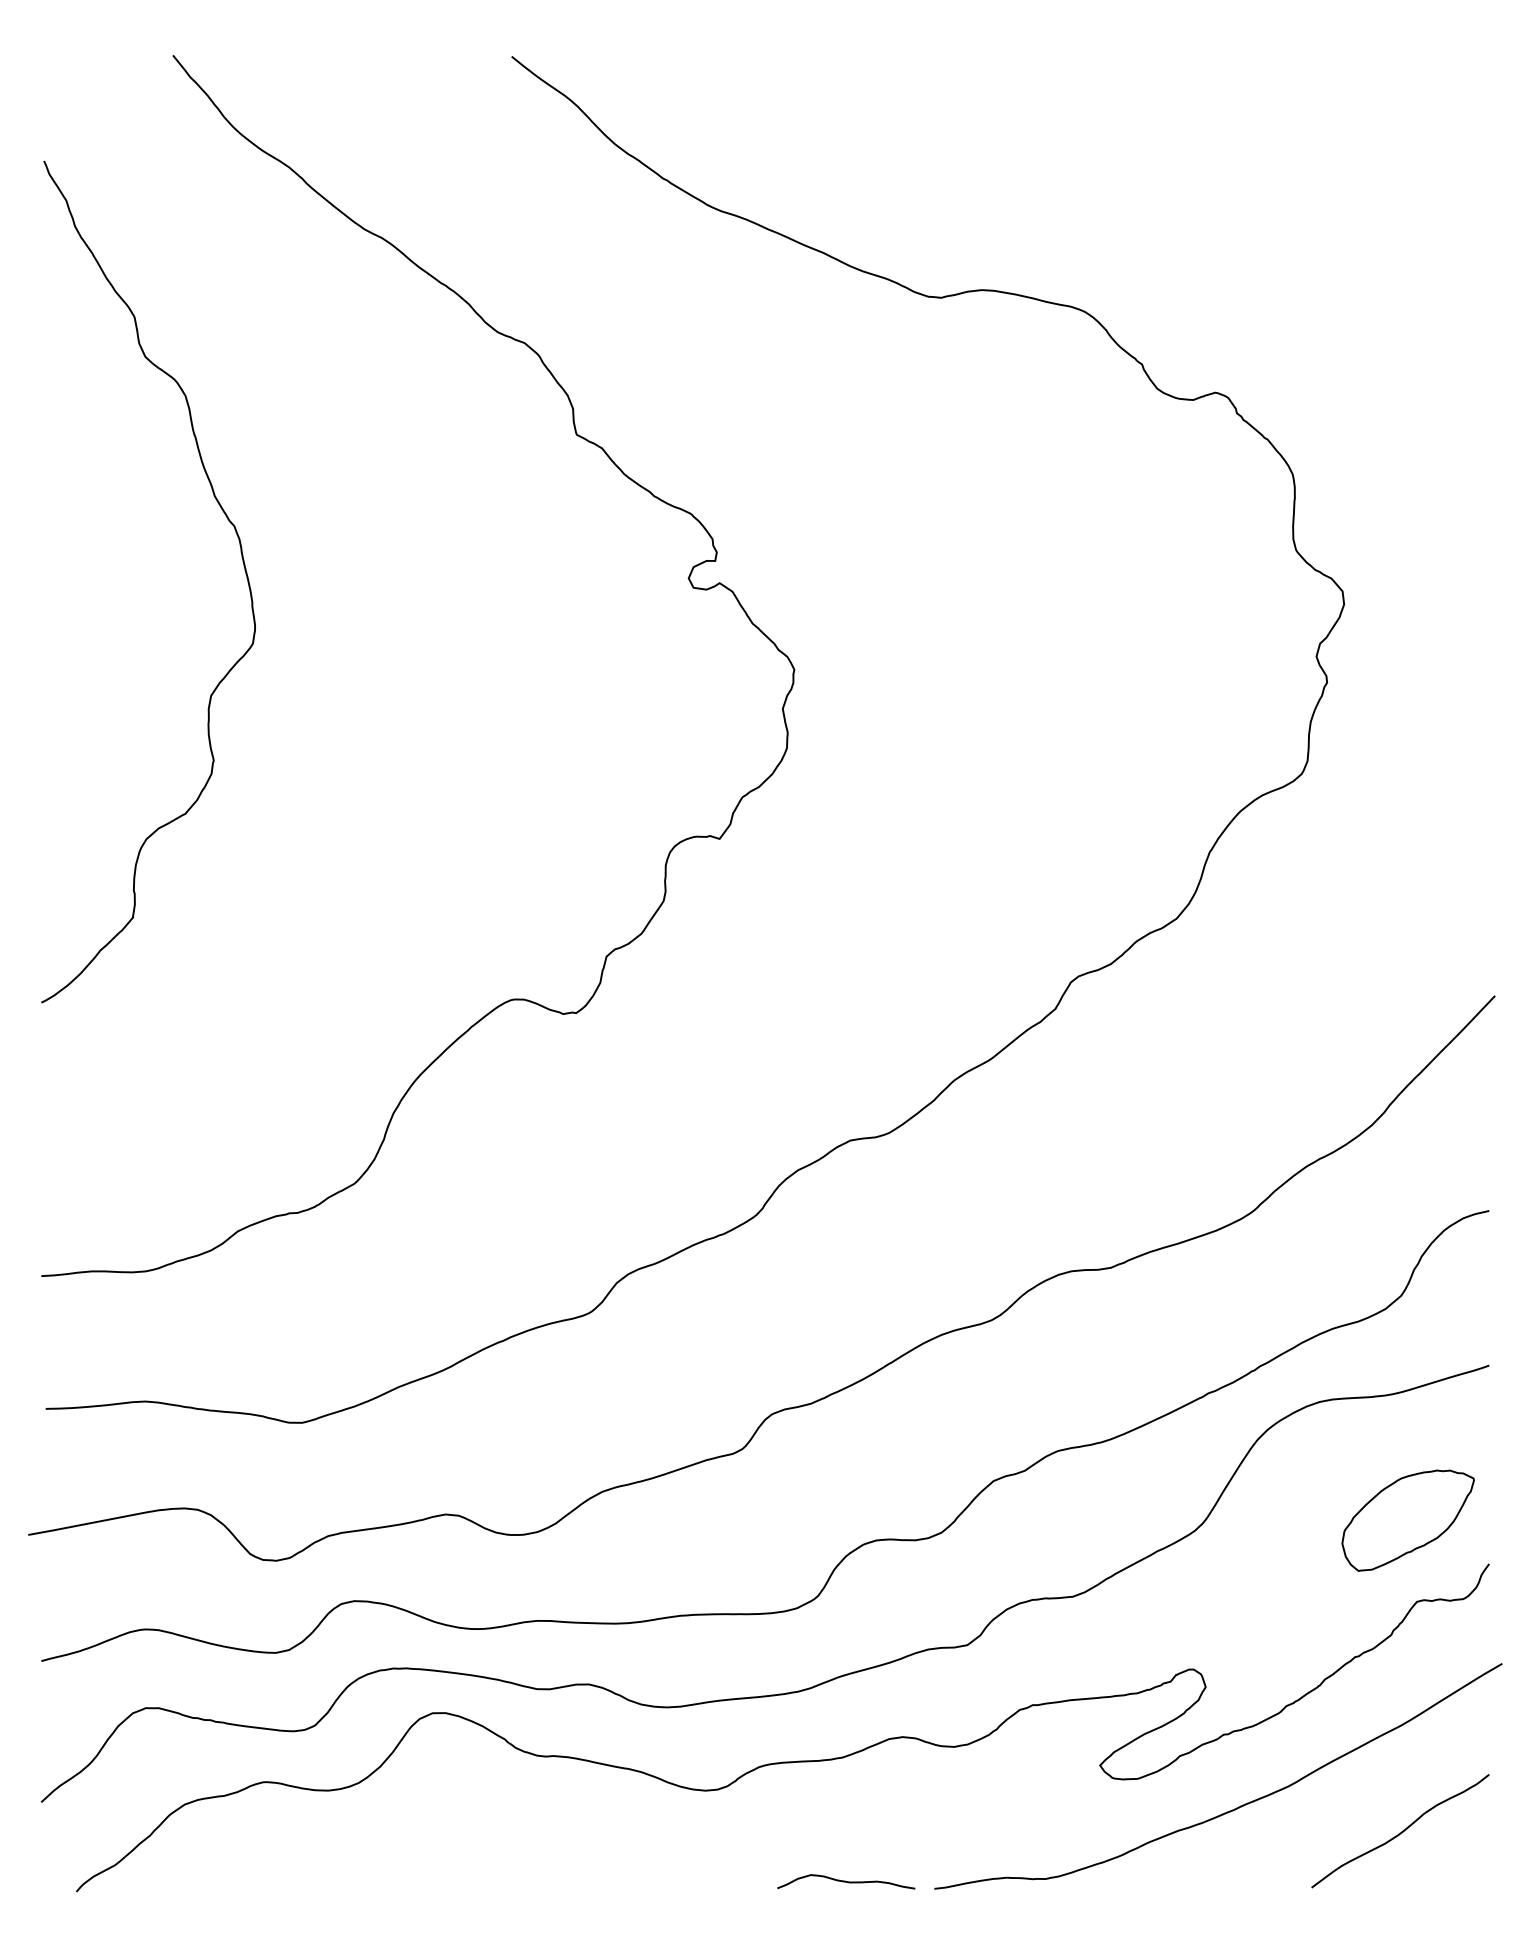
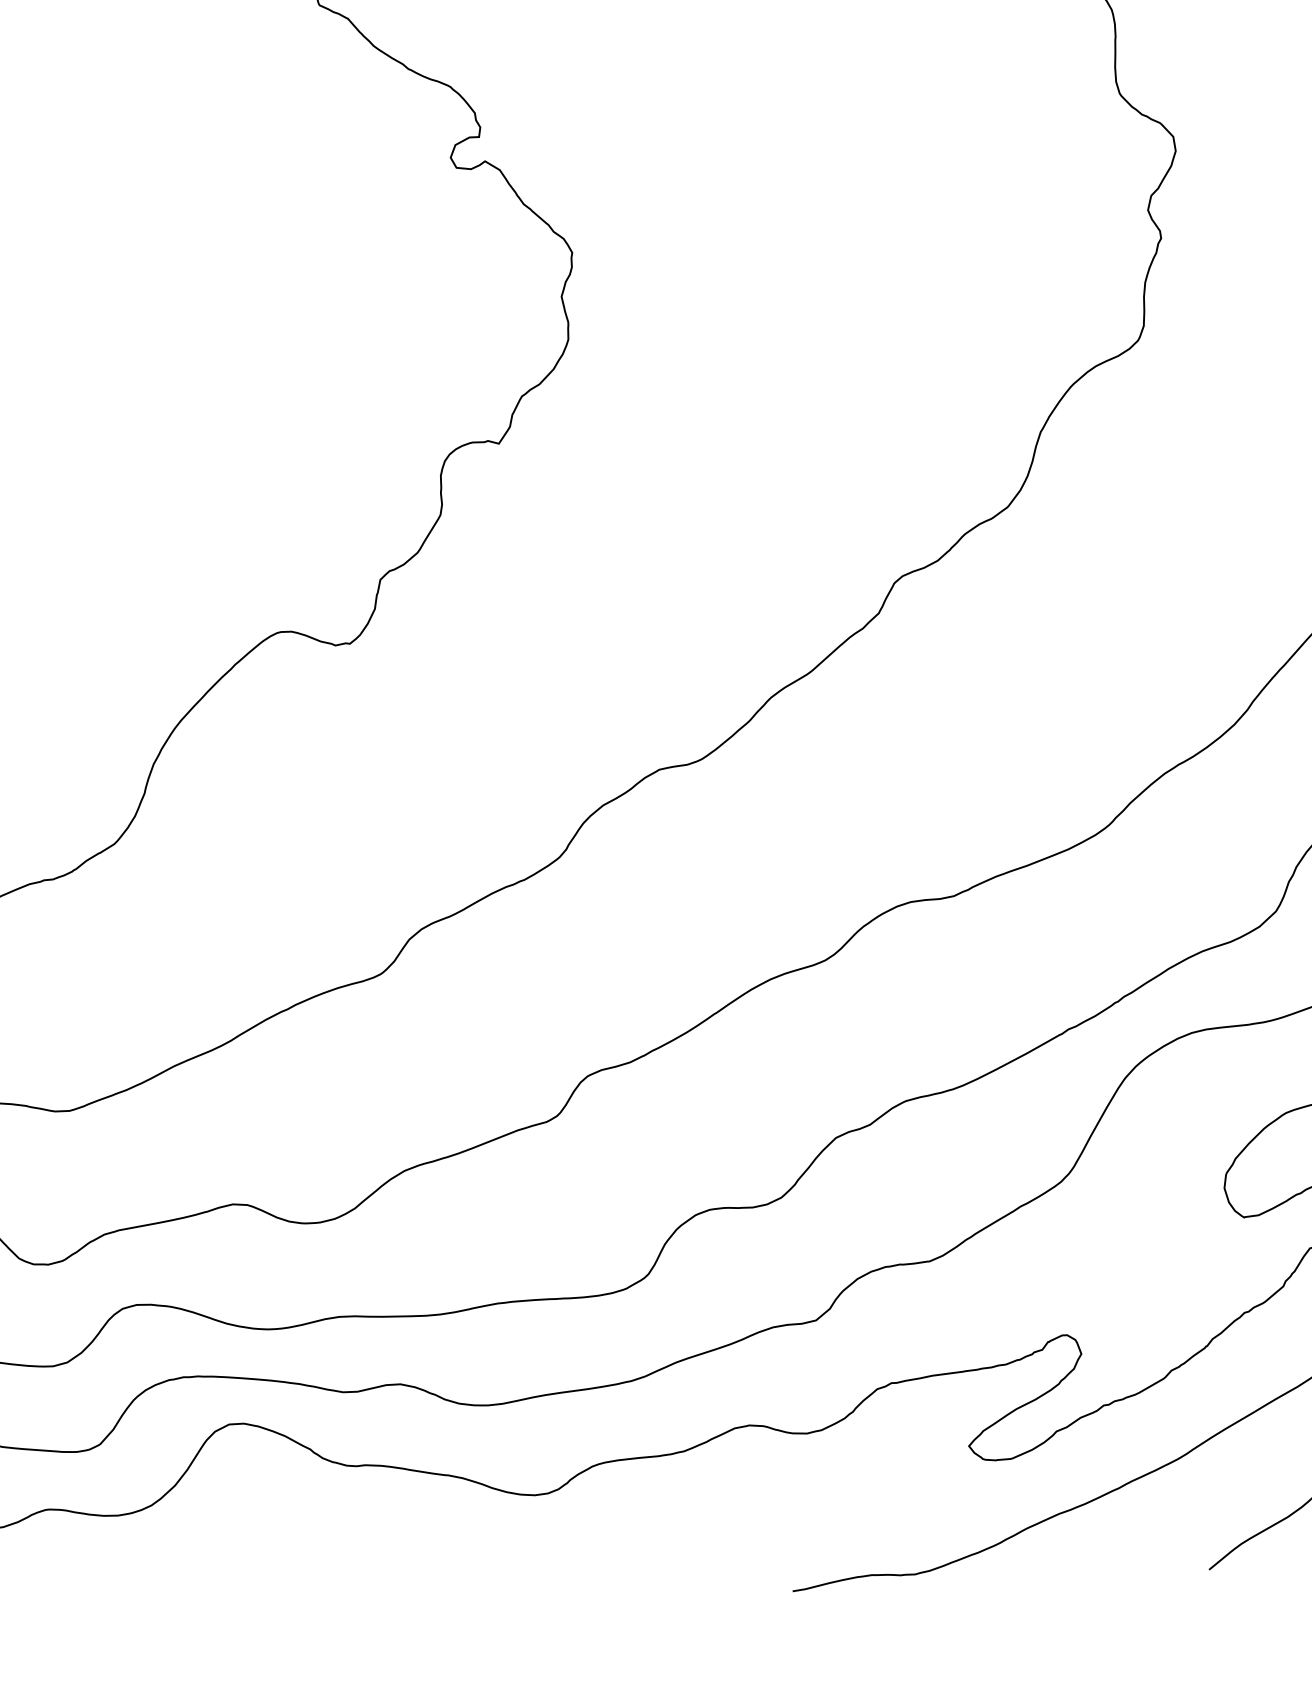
curve: (846, 1881) -> (695, 1587), removed

